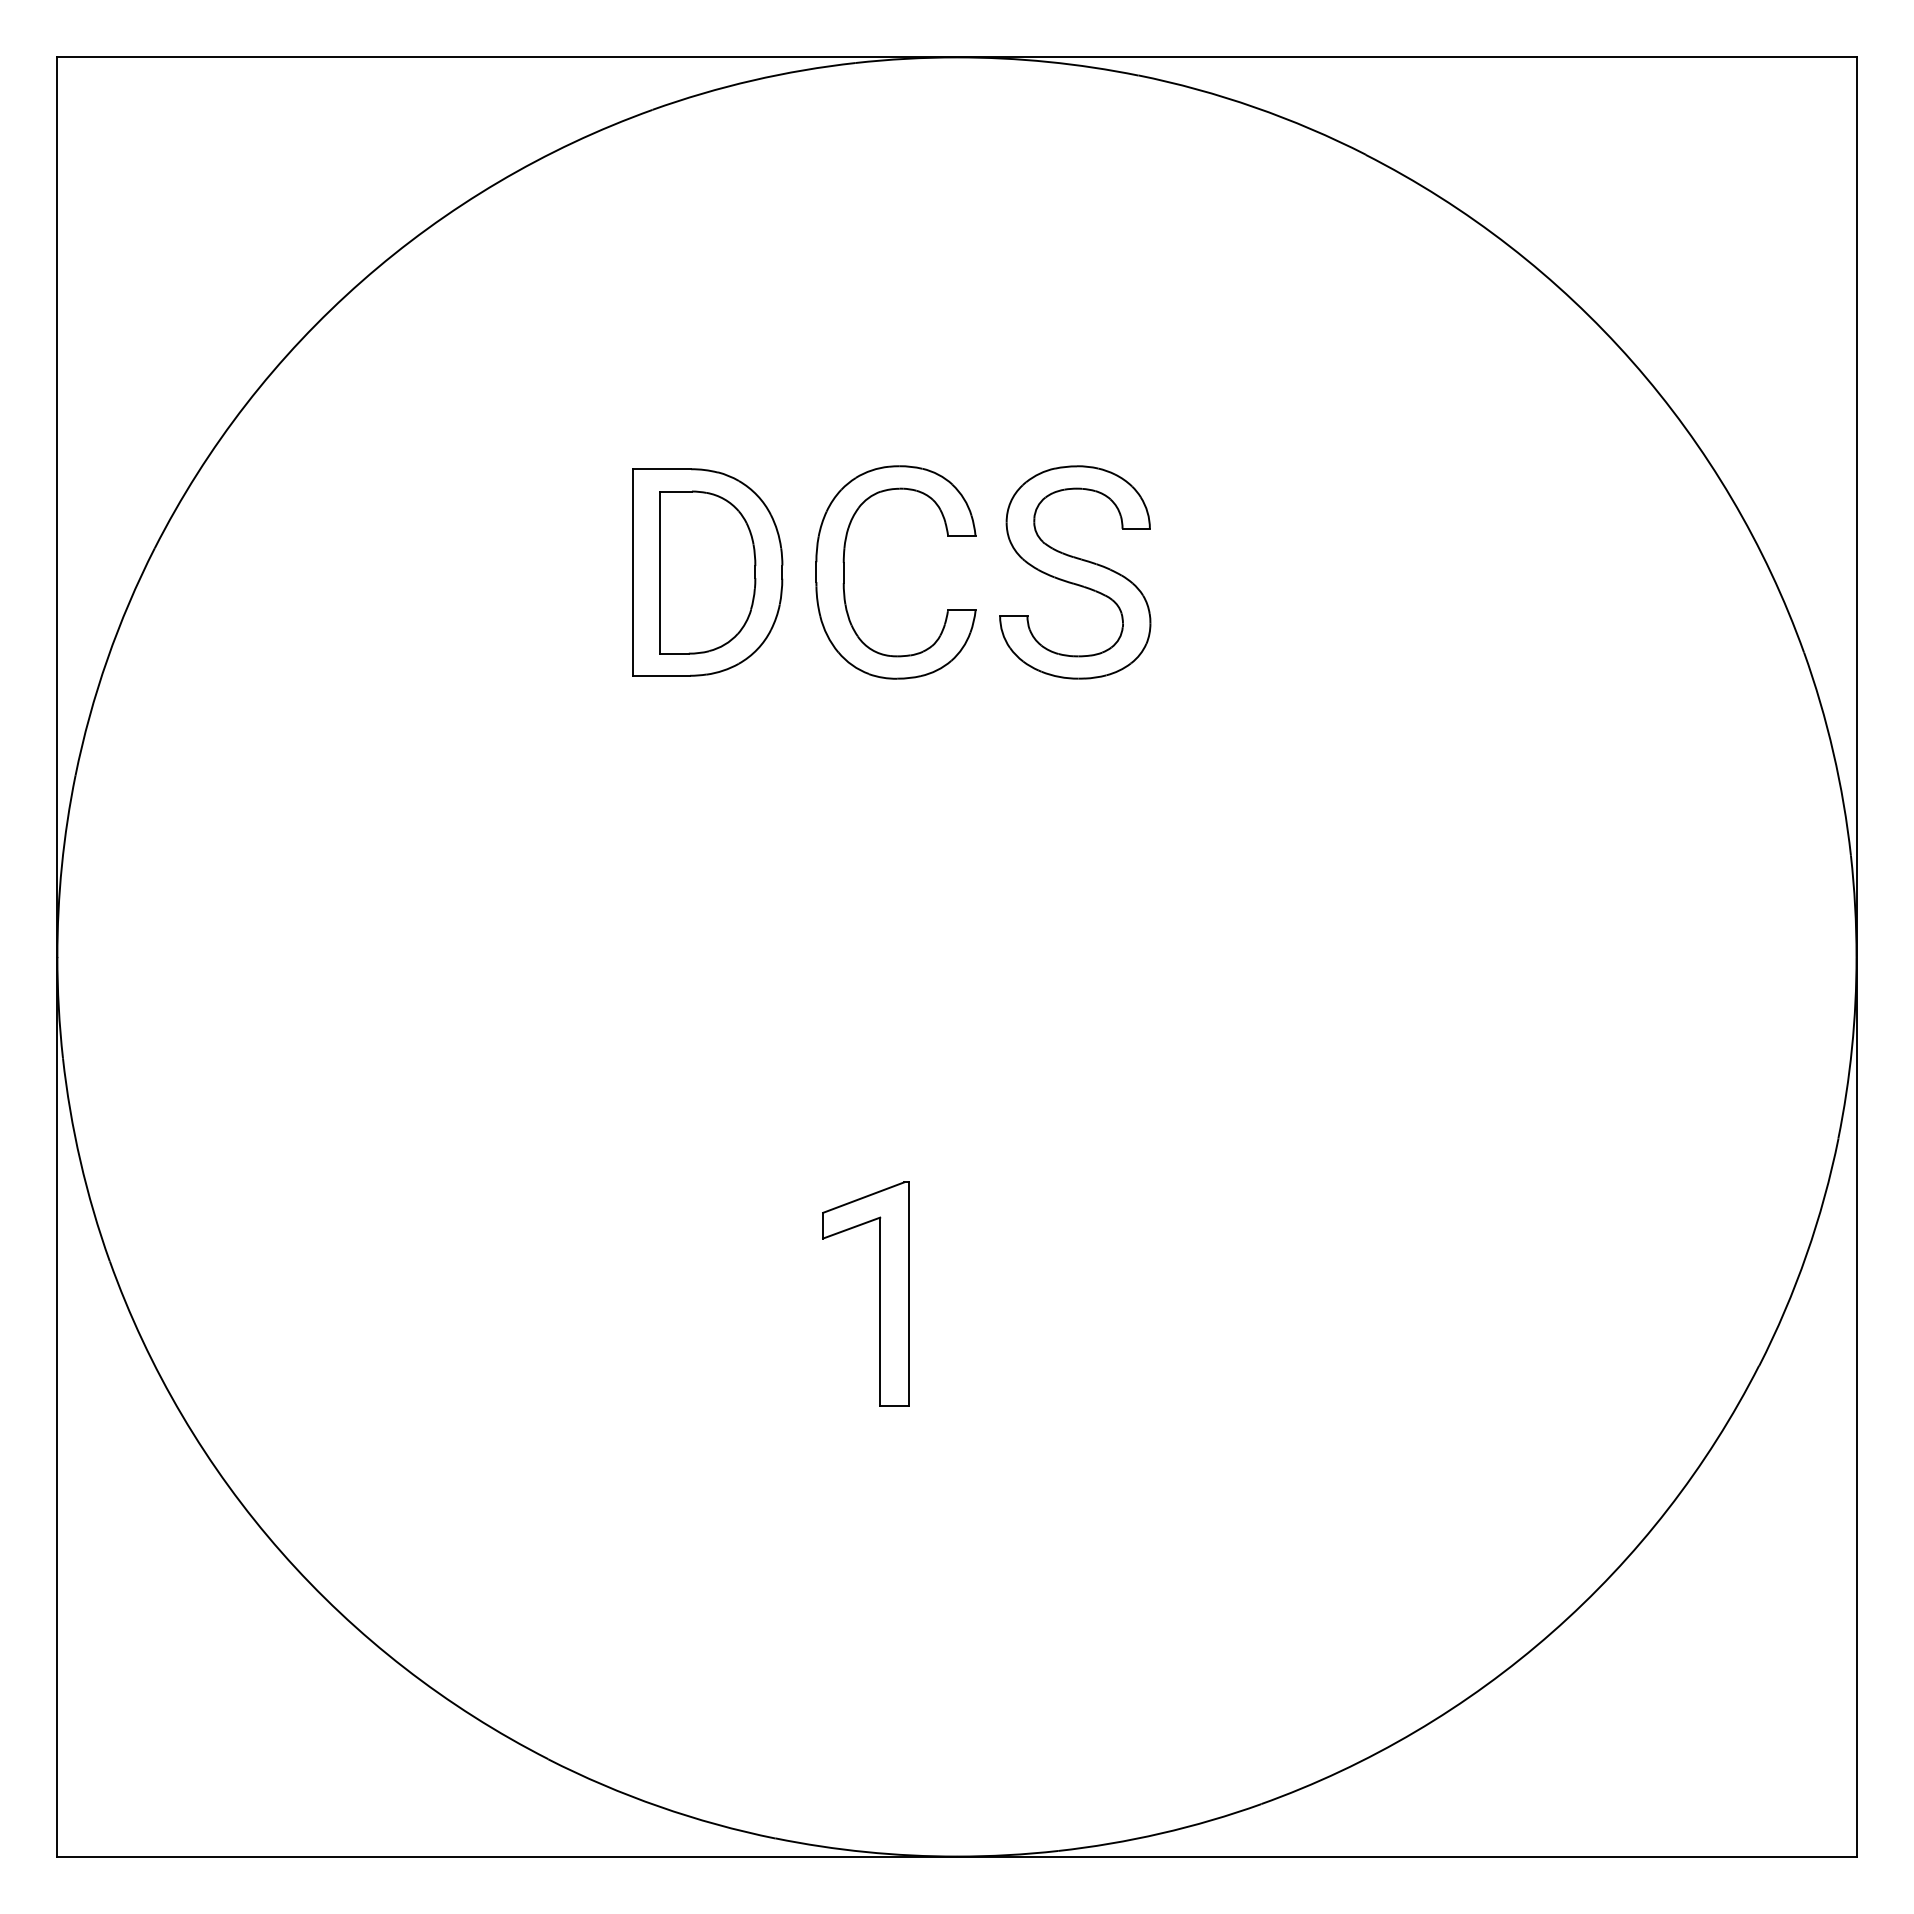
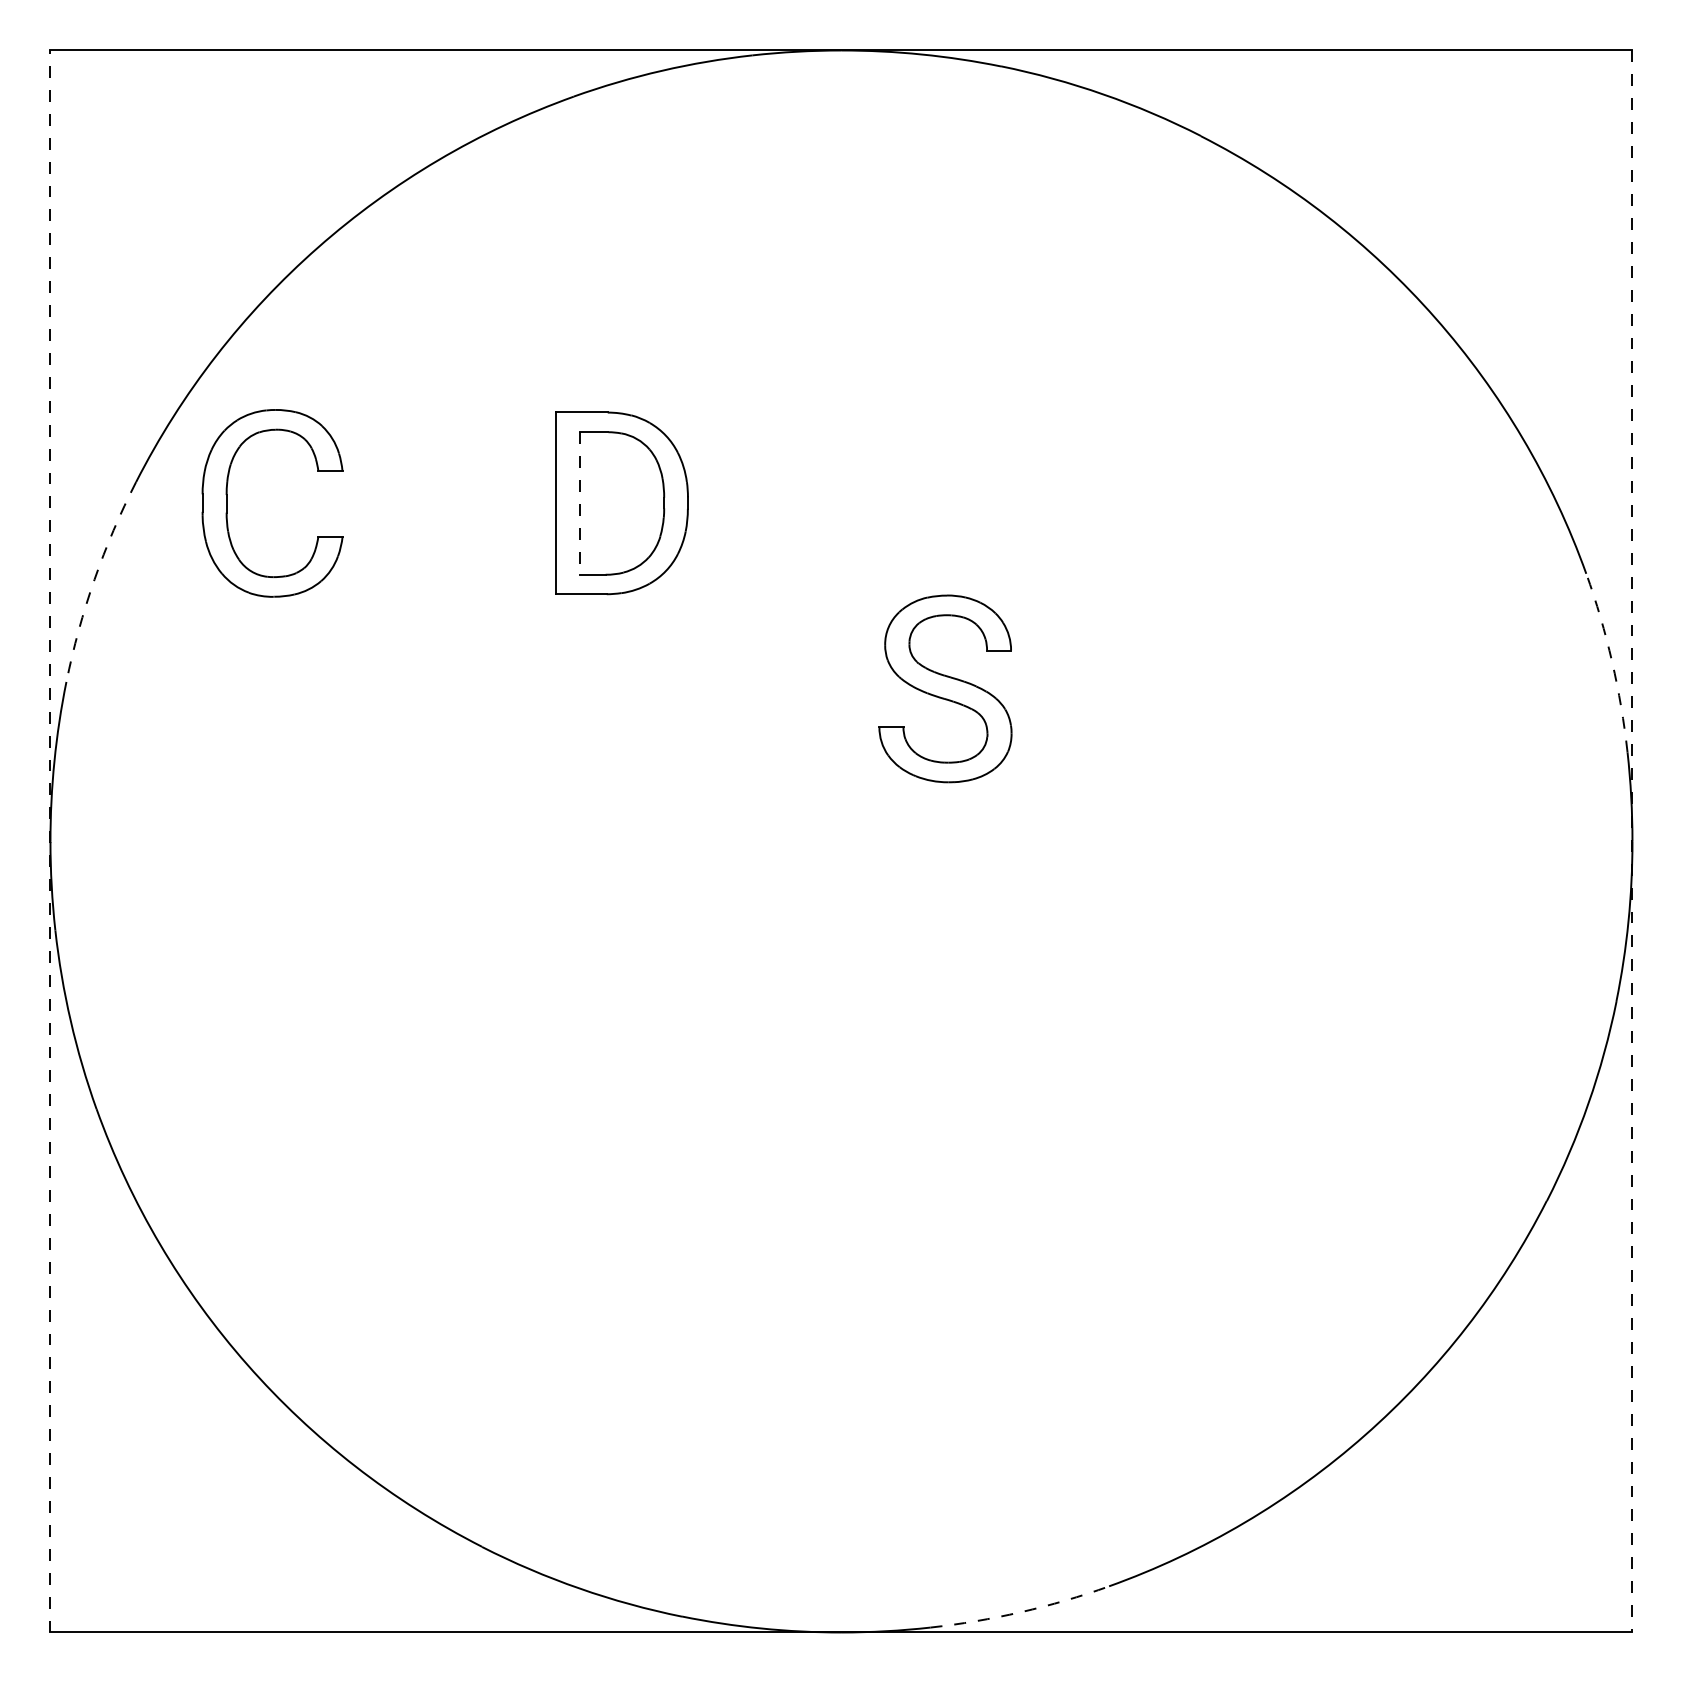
line: (660, 572) -> (580, 503), solid -> dashed
part: (844, 572) -> (227, 503), moved
part: (1075, 572) -> (945, 688), moved
arc: (107, 659) -> (94, 579), solid -> dashed
arc: (1833, 752) -> (1612, 661), solid -> dashed
line: (57, 956) -> (50, 841), solid -> dashed
line: (1856, 956) -> (1632, 841), solid -> dashed
part: (879, 1293) -> (773, 1137), removed
arc: (1161, 1833) -> (1021, 1612), solid -> dashed

